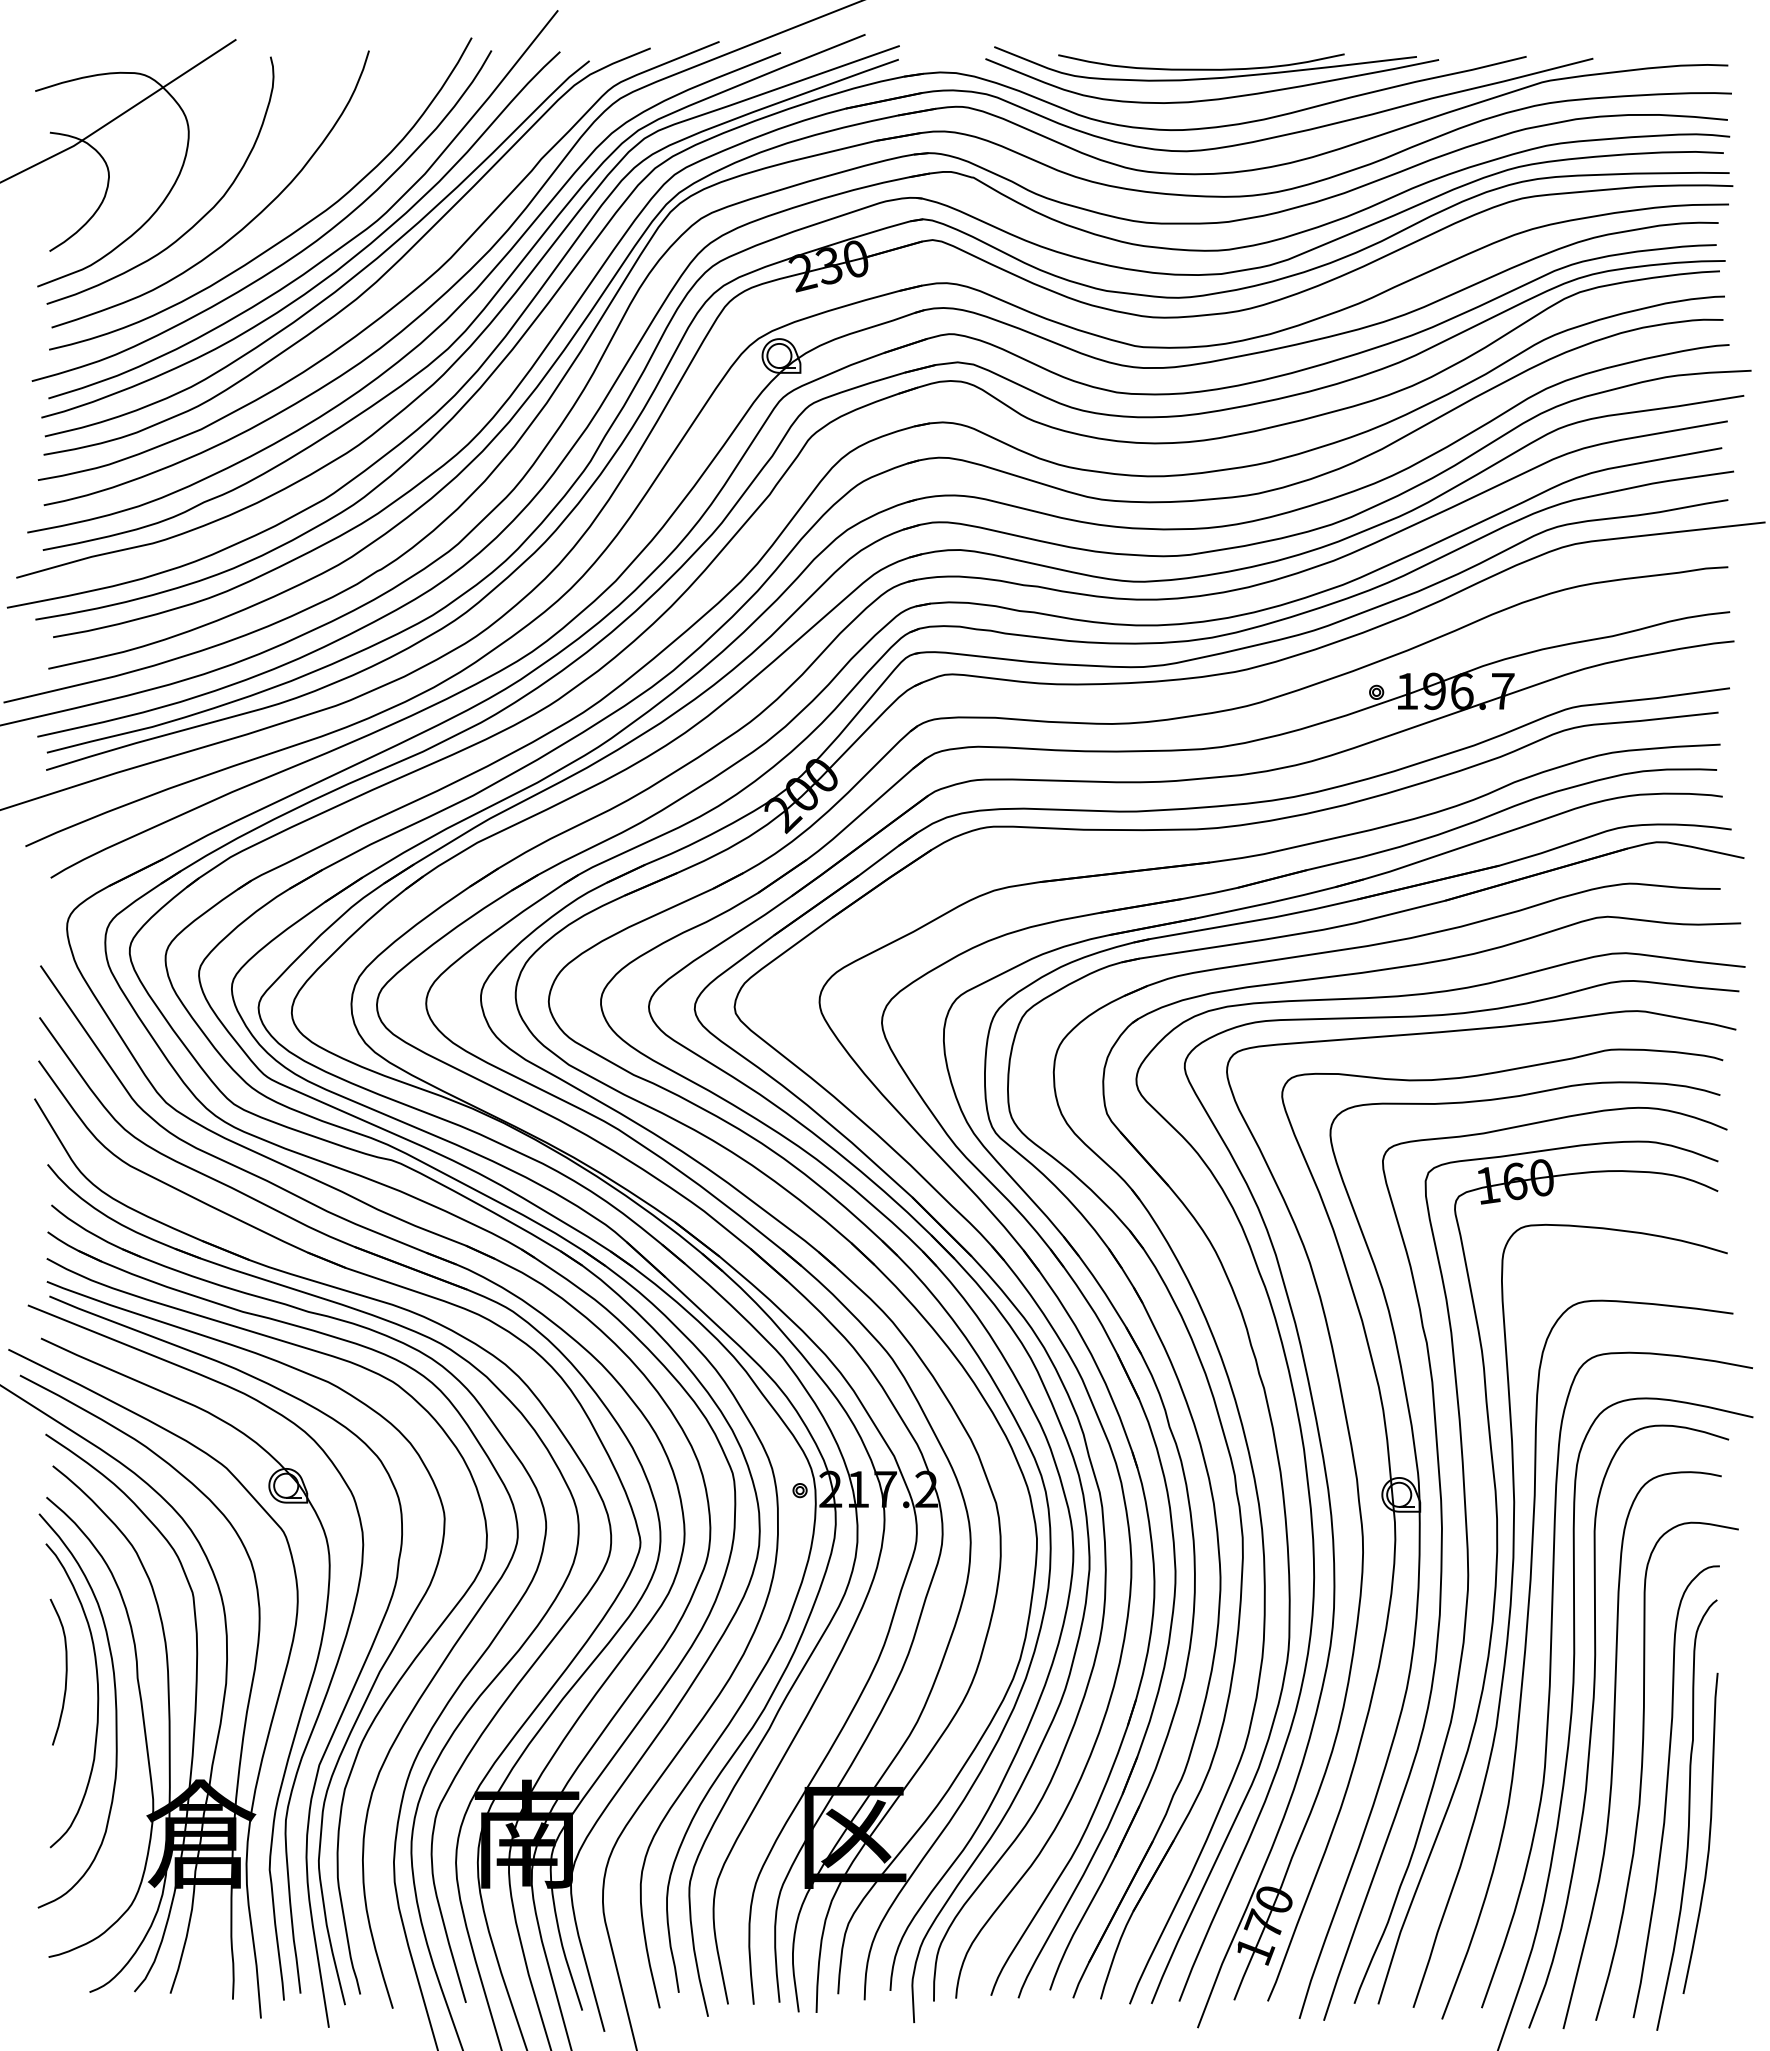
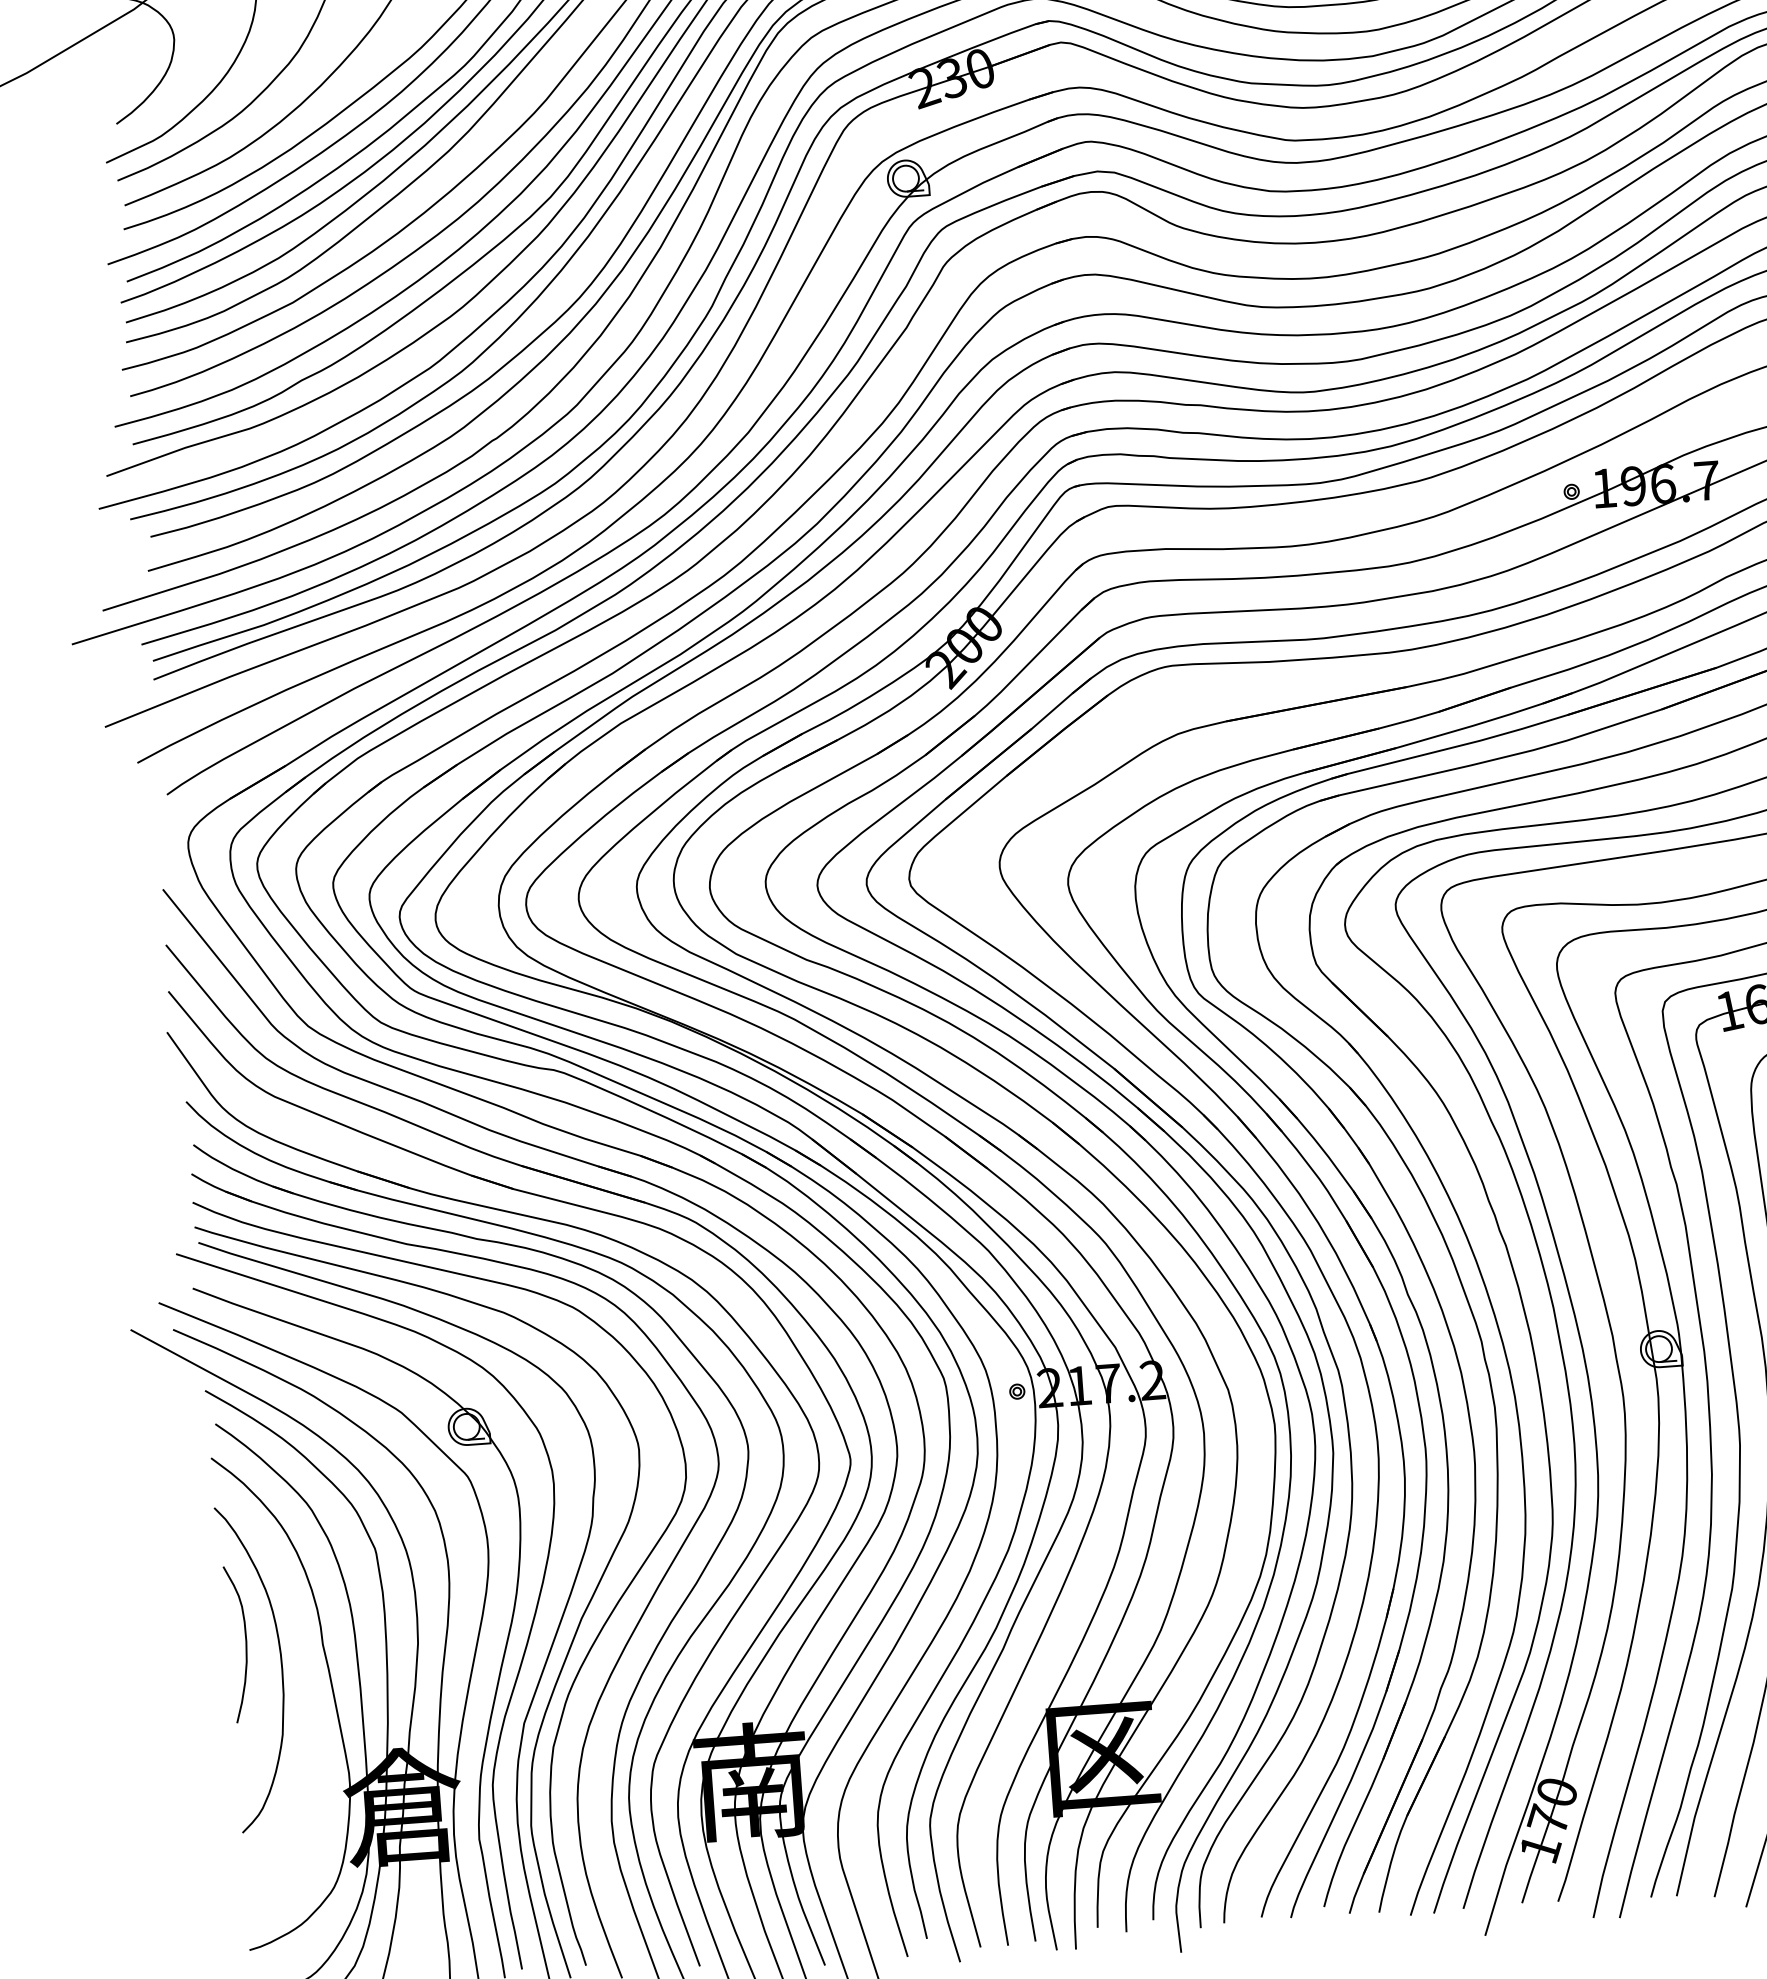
curve: (115, 1710) -> (301, 1680), removed

